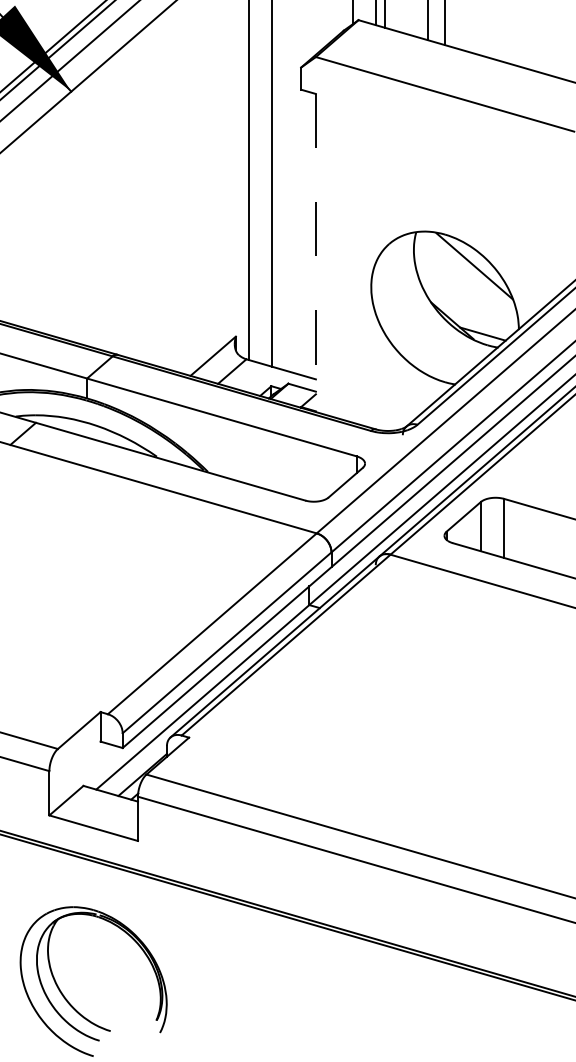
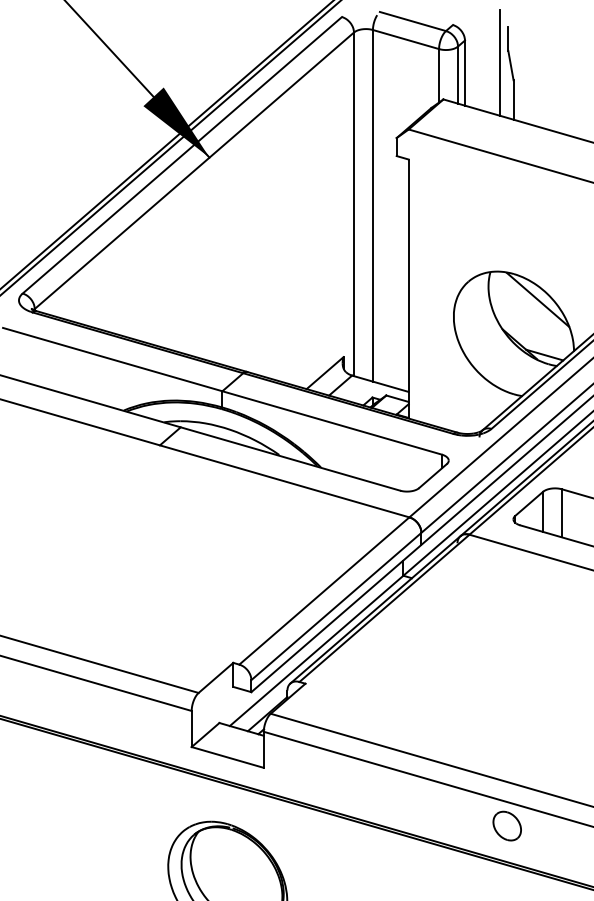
line: (315, 253) -> (408, 289), dashed -> solid
part: (435, 911) -> (506, 825), added

